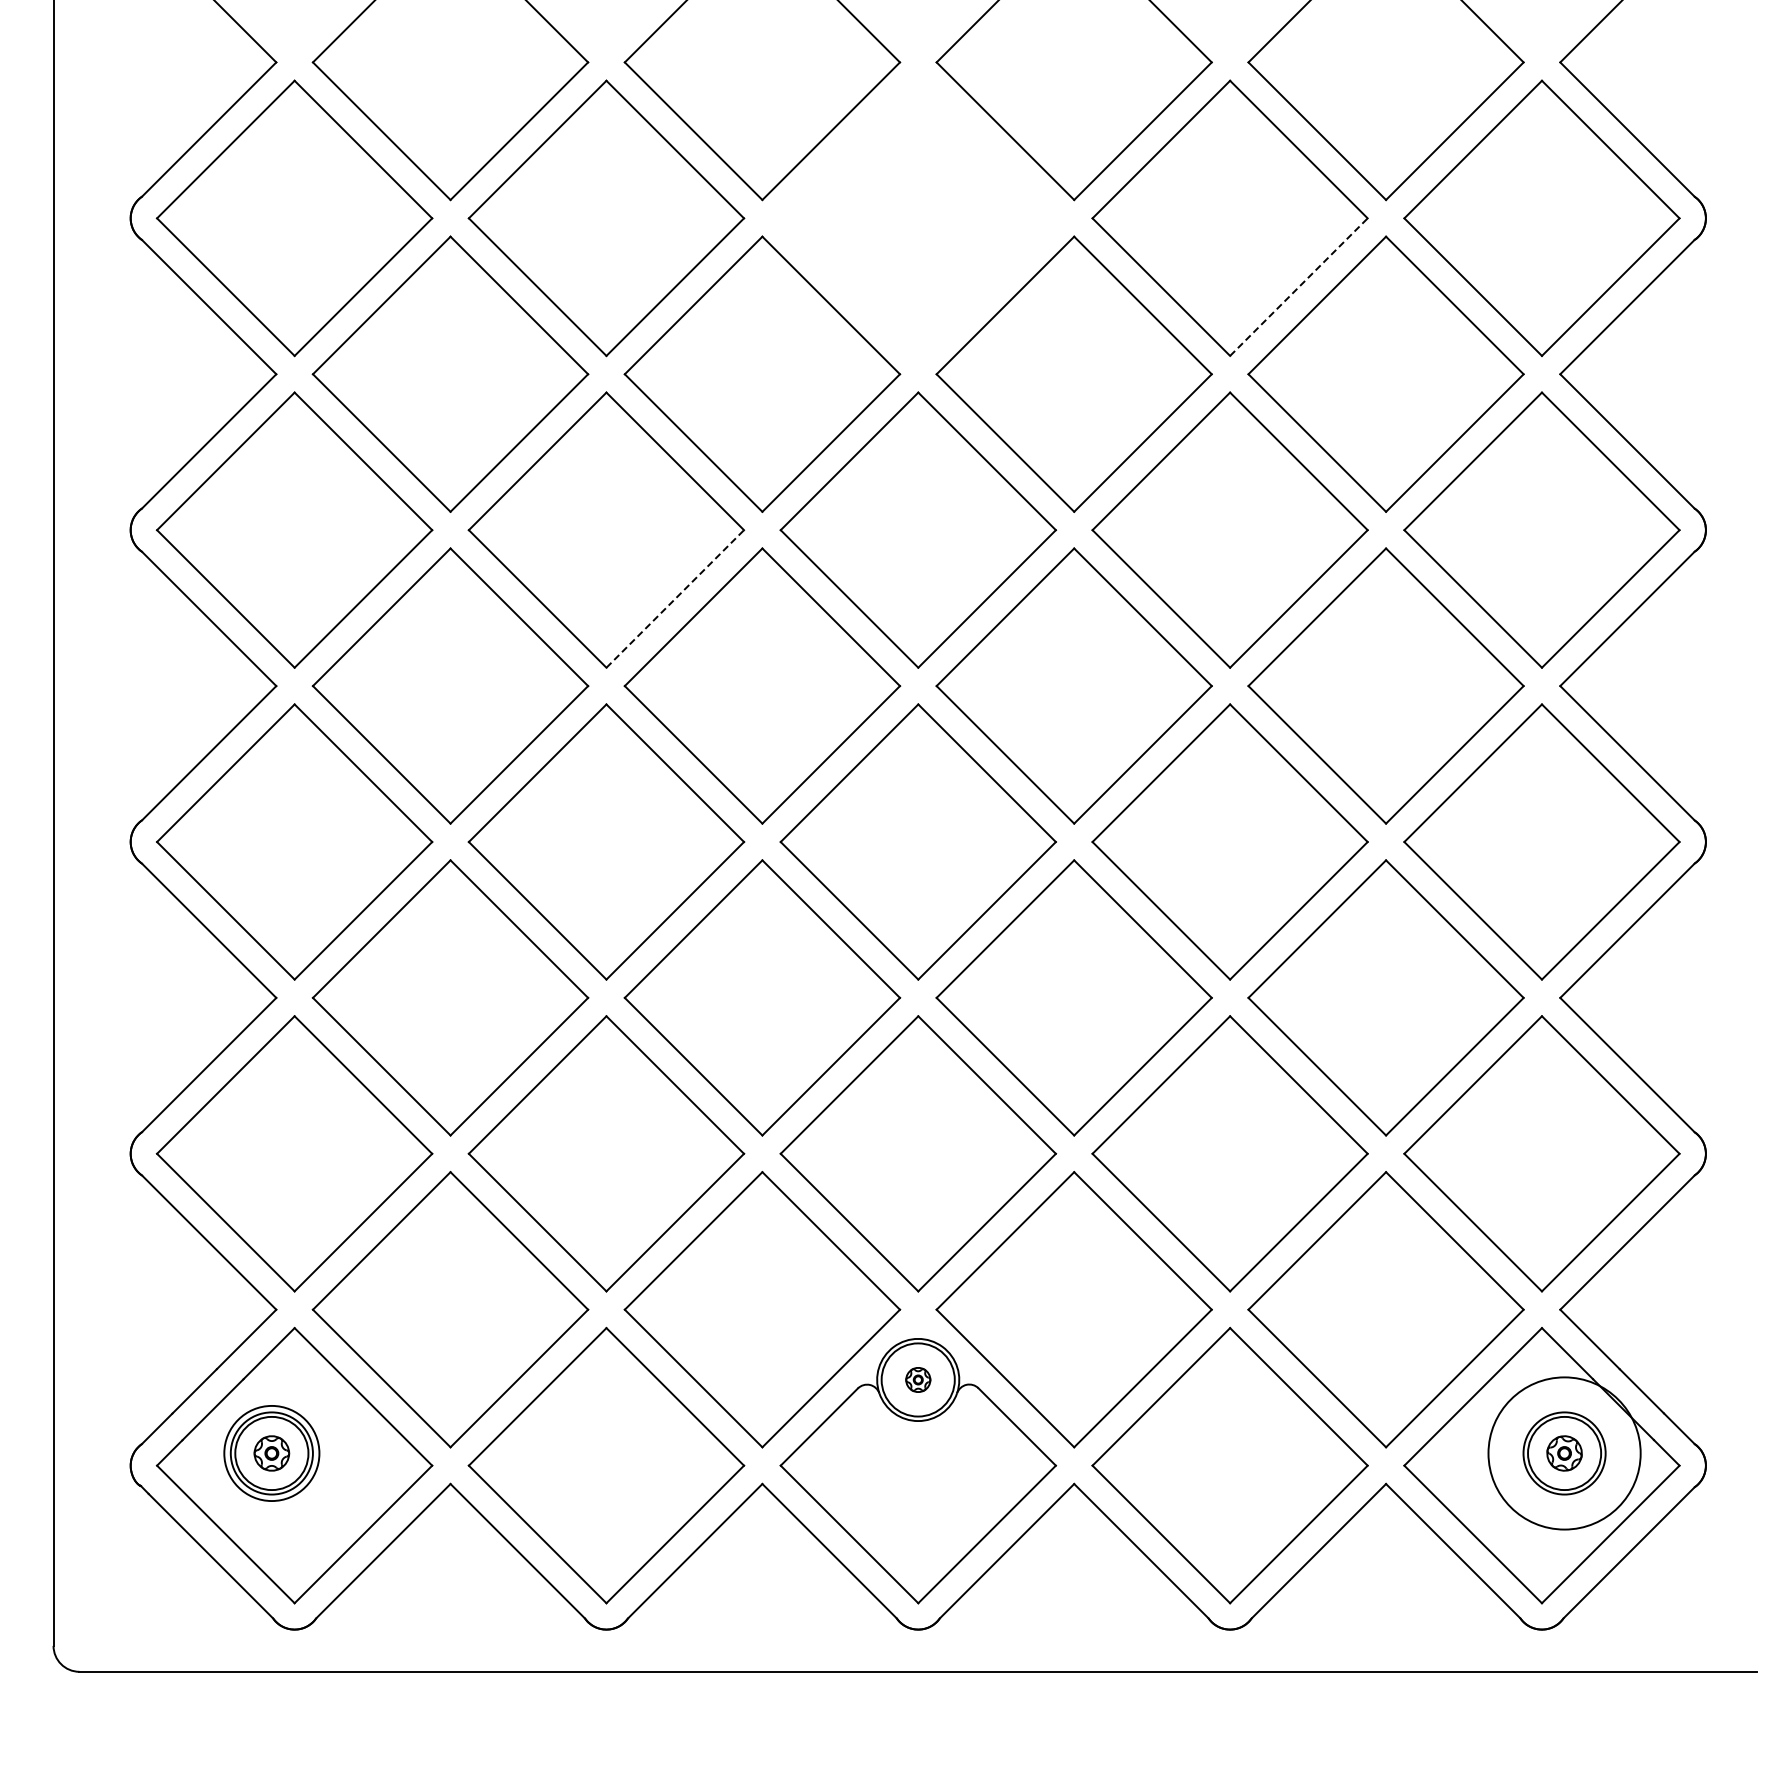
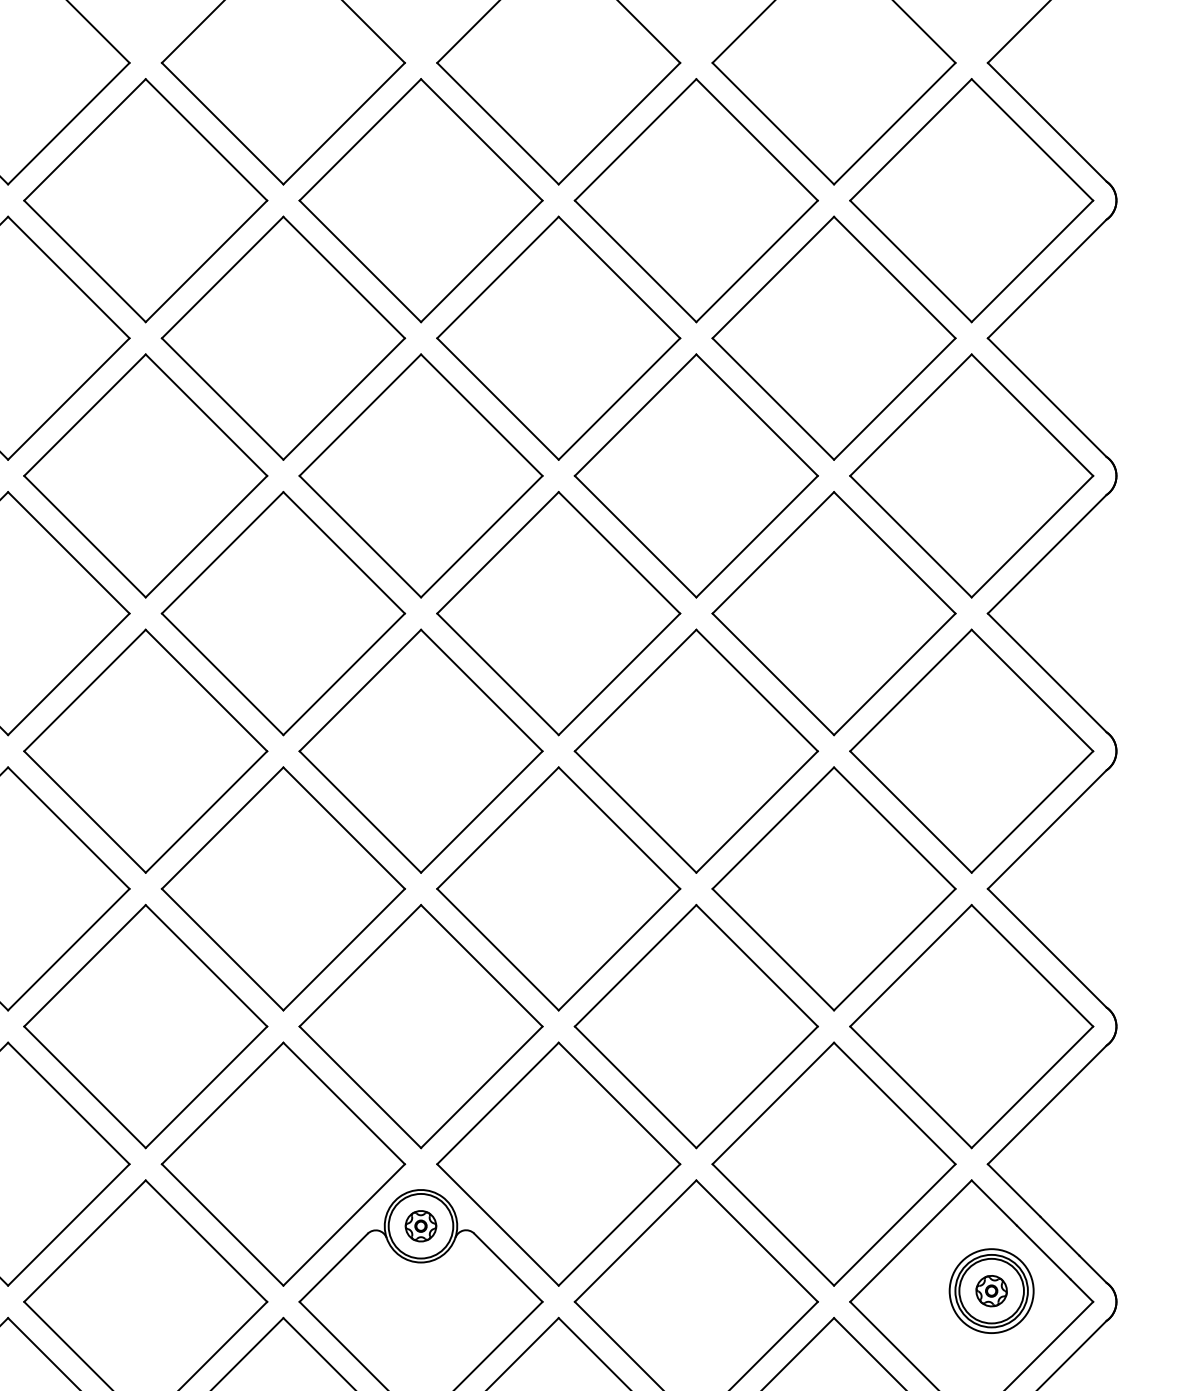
part: (918, 218) -> (421, 200), added
line: (1299, 286) -> (757, 260), dashed -> solid
line: (675, 598) -> (206, 536), dashed -> solid
part: (918, 1379) -> (421, 1225), size x1.43
circle: (1564, 1453) -> (991, 1291), size x0.62

